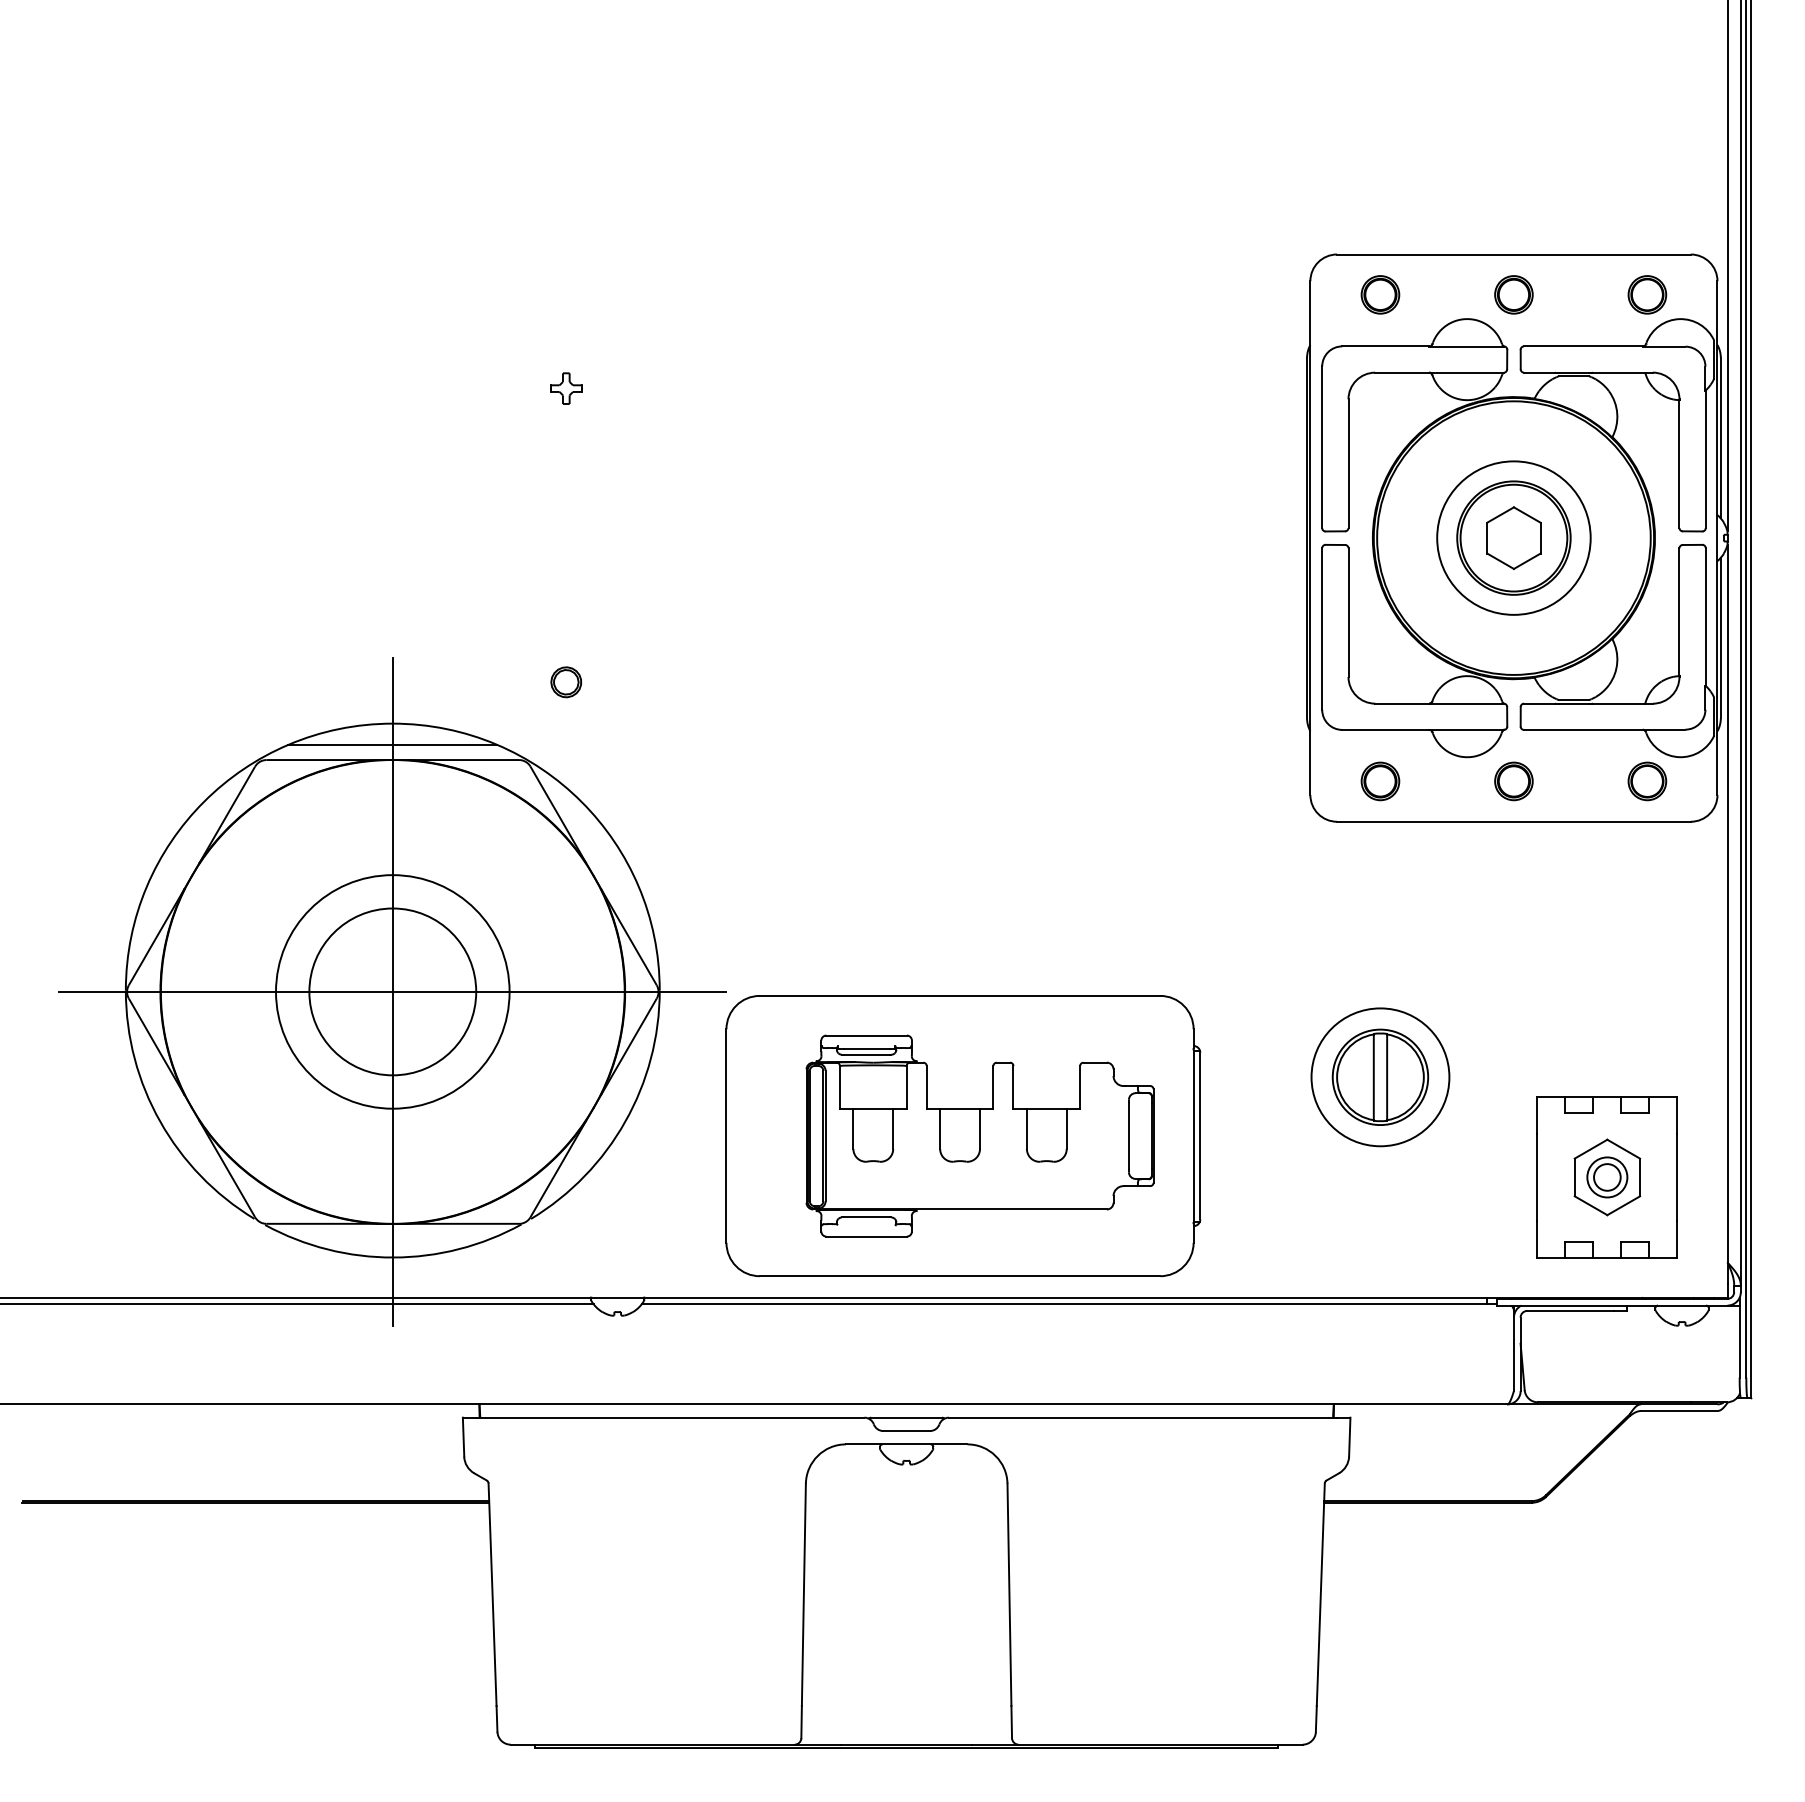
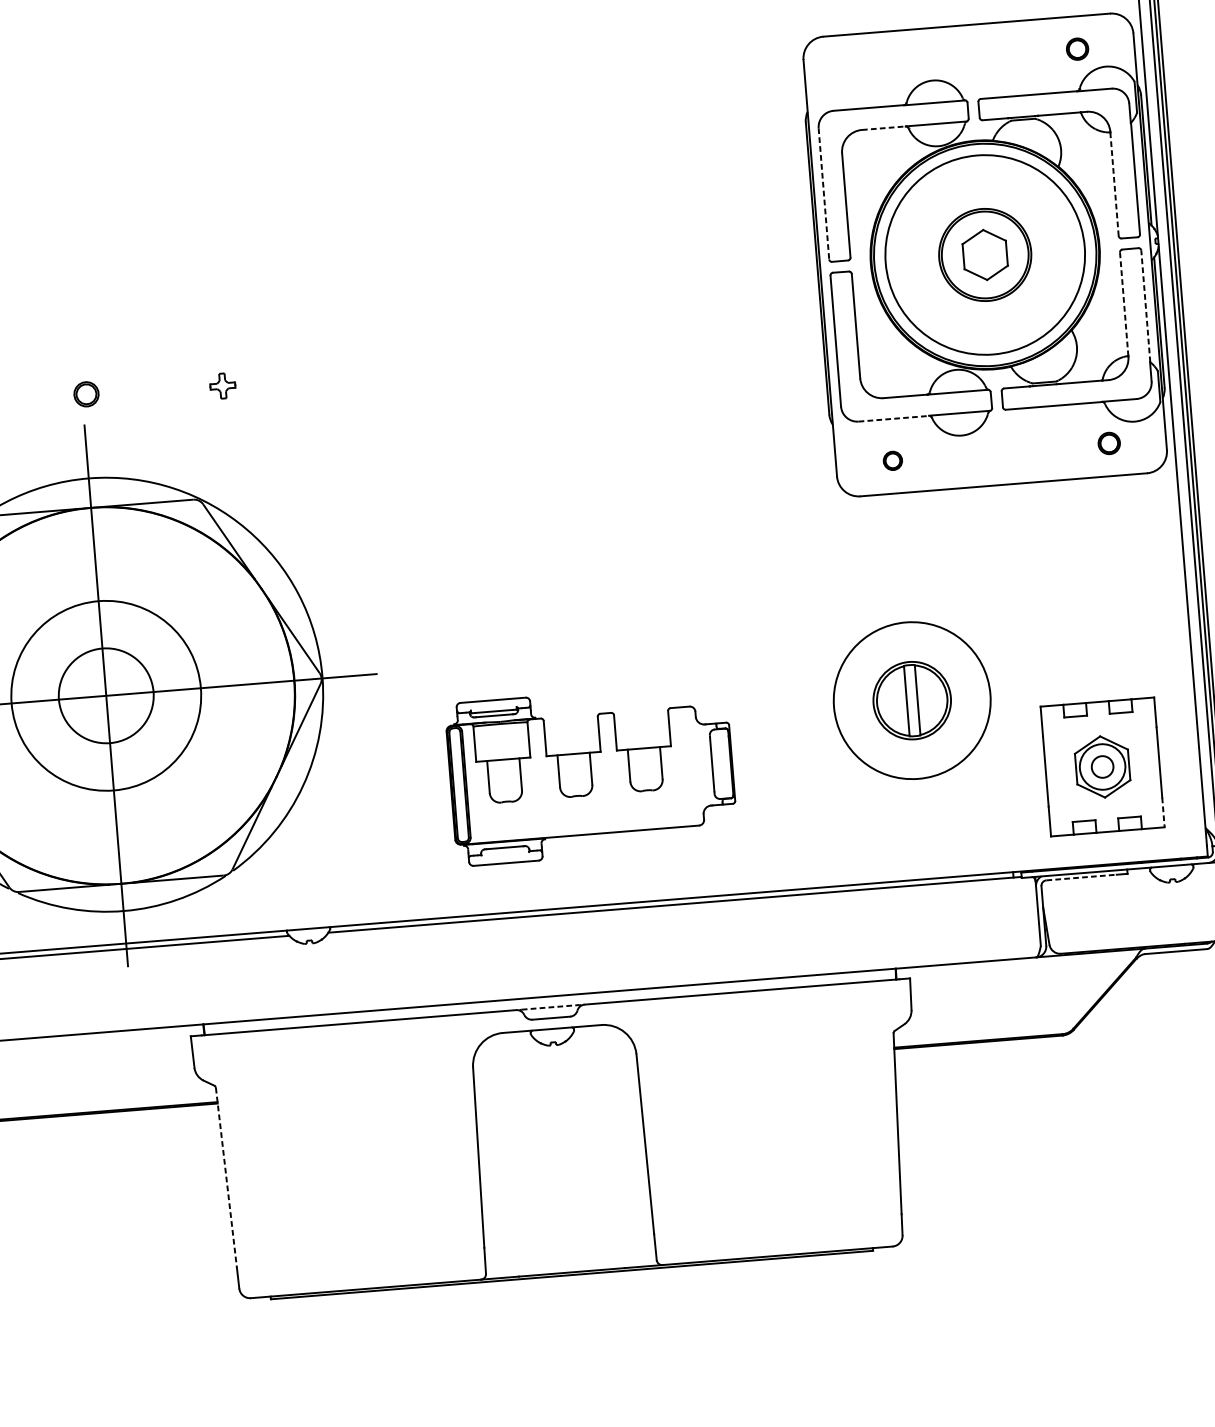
part: (1380, 294) -> (861, 66), removed
part: (1513, 294) -> (968, 57), removed
part: (1647, 294) -> (1077, 48), size x0.7
line: (1402, 372) -> (884, 128), solid -> dashed
part: (566, 388) -> (223, 385), moved
line: (1322, 447) -> (824, 194), solid -> dashed
line: (1679, 464) -> (1114, 184), solid -> dashed
circle: (1513, 537) -> (984, 254), size x1.6
line: (1679, 612) -> (1124, 304), solid -> dashed
line: (1705, 617) -> (1145, 306), solid -> dashed
part: (565, 682) -> (85, 394), moved
line: (1385, 729) -> (893, 418), solid -> dashed
line: (392, 745) -> (89, 496), removed
part: (1380, 781) -> (892, 460), size x0.6
part: (1513, 781) -> (1000, 452), removed
part: (1647, 781) -> (1109, 443), size x0.7
circle: (392, 991) -> (106, 695), size x0.7
circle: (1380, 1077) -> (912, 700), size x1.4
part: (963, 1136) -> (578, 775), removed
circle: (1607, 1177) -> (1102, 767), size x1.4
line: (1677, 1239) -> (1163, 812), solid -> dashed
line: (1571, 1310) -> (1082, 877), solid -> dashed
line: (907, 1417) -> (551, 1007), solid -> dashed
line: (492, 1595) -> (226, 1178), solid -> dashed

